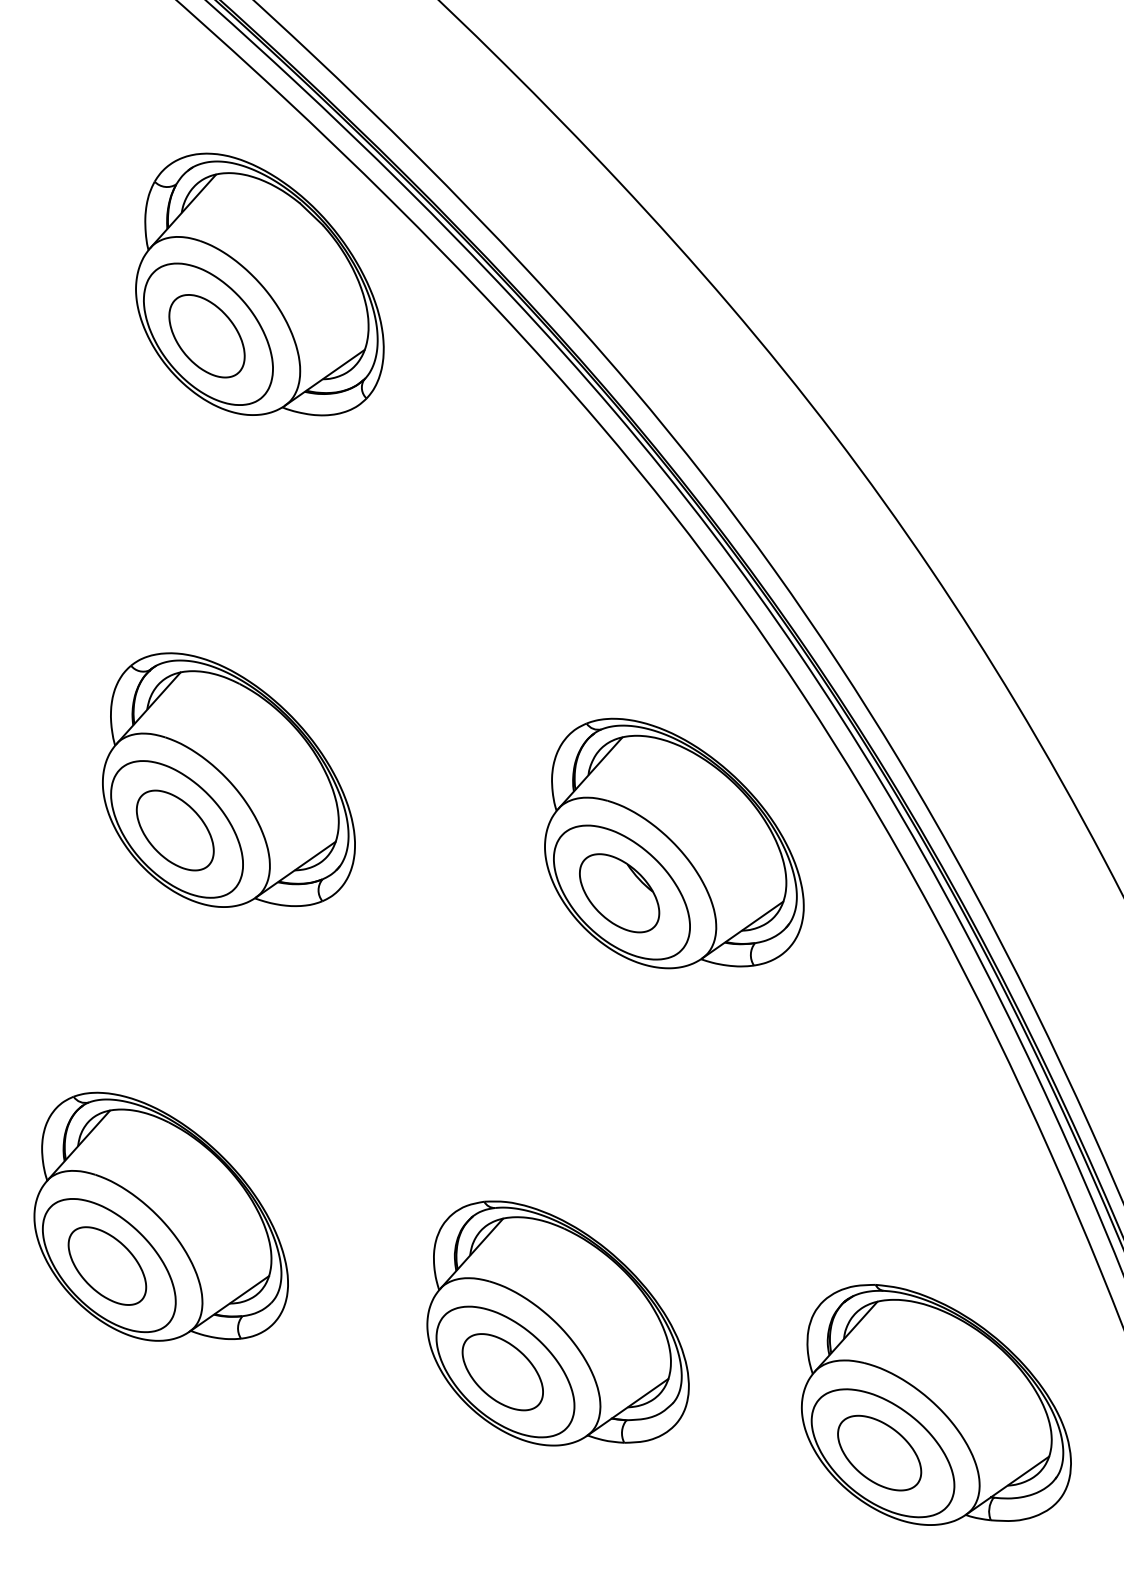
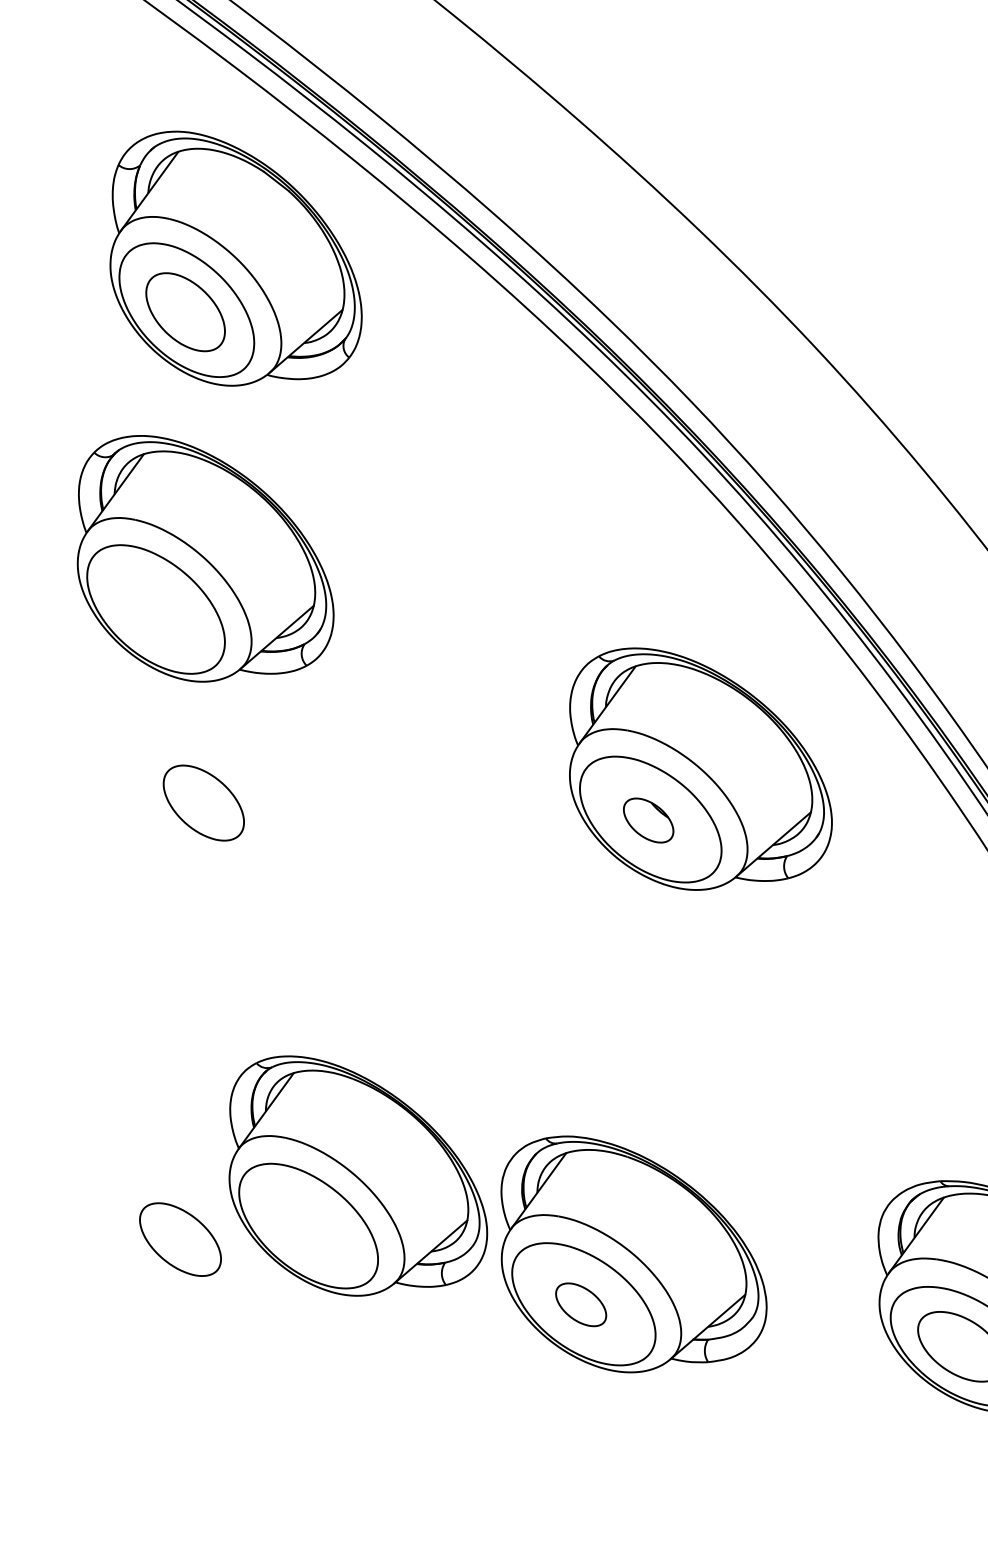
part: (228, 779) -> (201, 555), moved
part: (619, 893) -> (648, 820), size x0.6
part: (160, 1216) -> (354, 1172), moved
part: (502, 1372) -> (580, 1305), size x0.6

